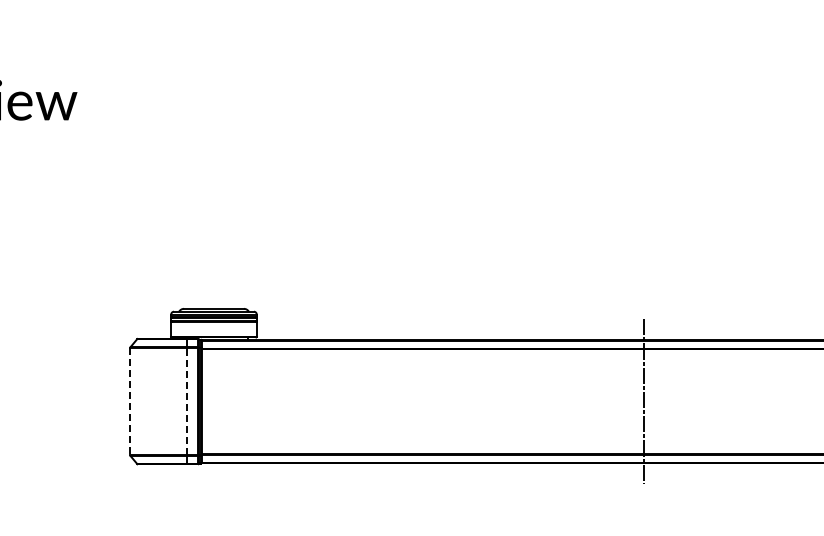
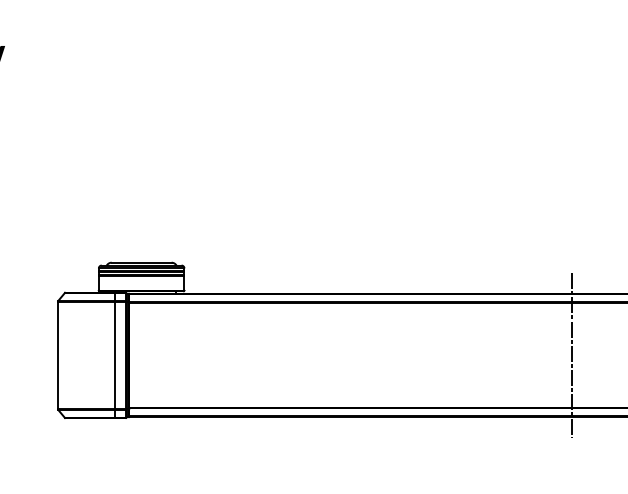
line: (130, 401) -> (58, 355), dashed -> solid
line: (187, 401) -> (115, 355), dashed -> solid

